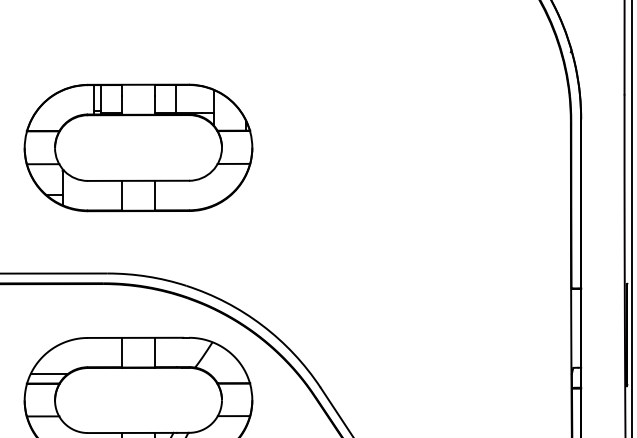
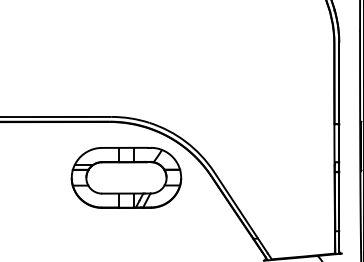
part: (138, 147) -> (126, 56), removed

